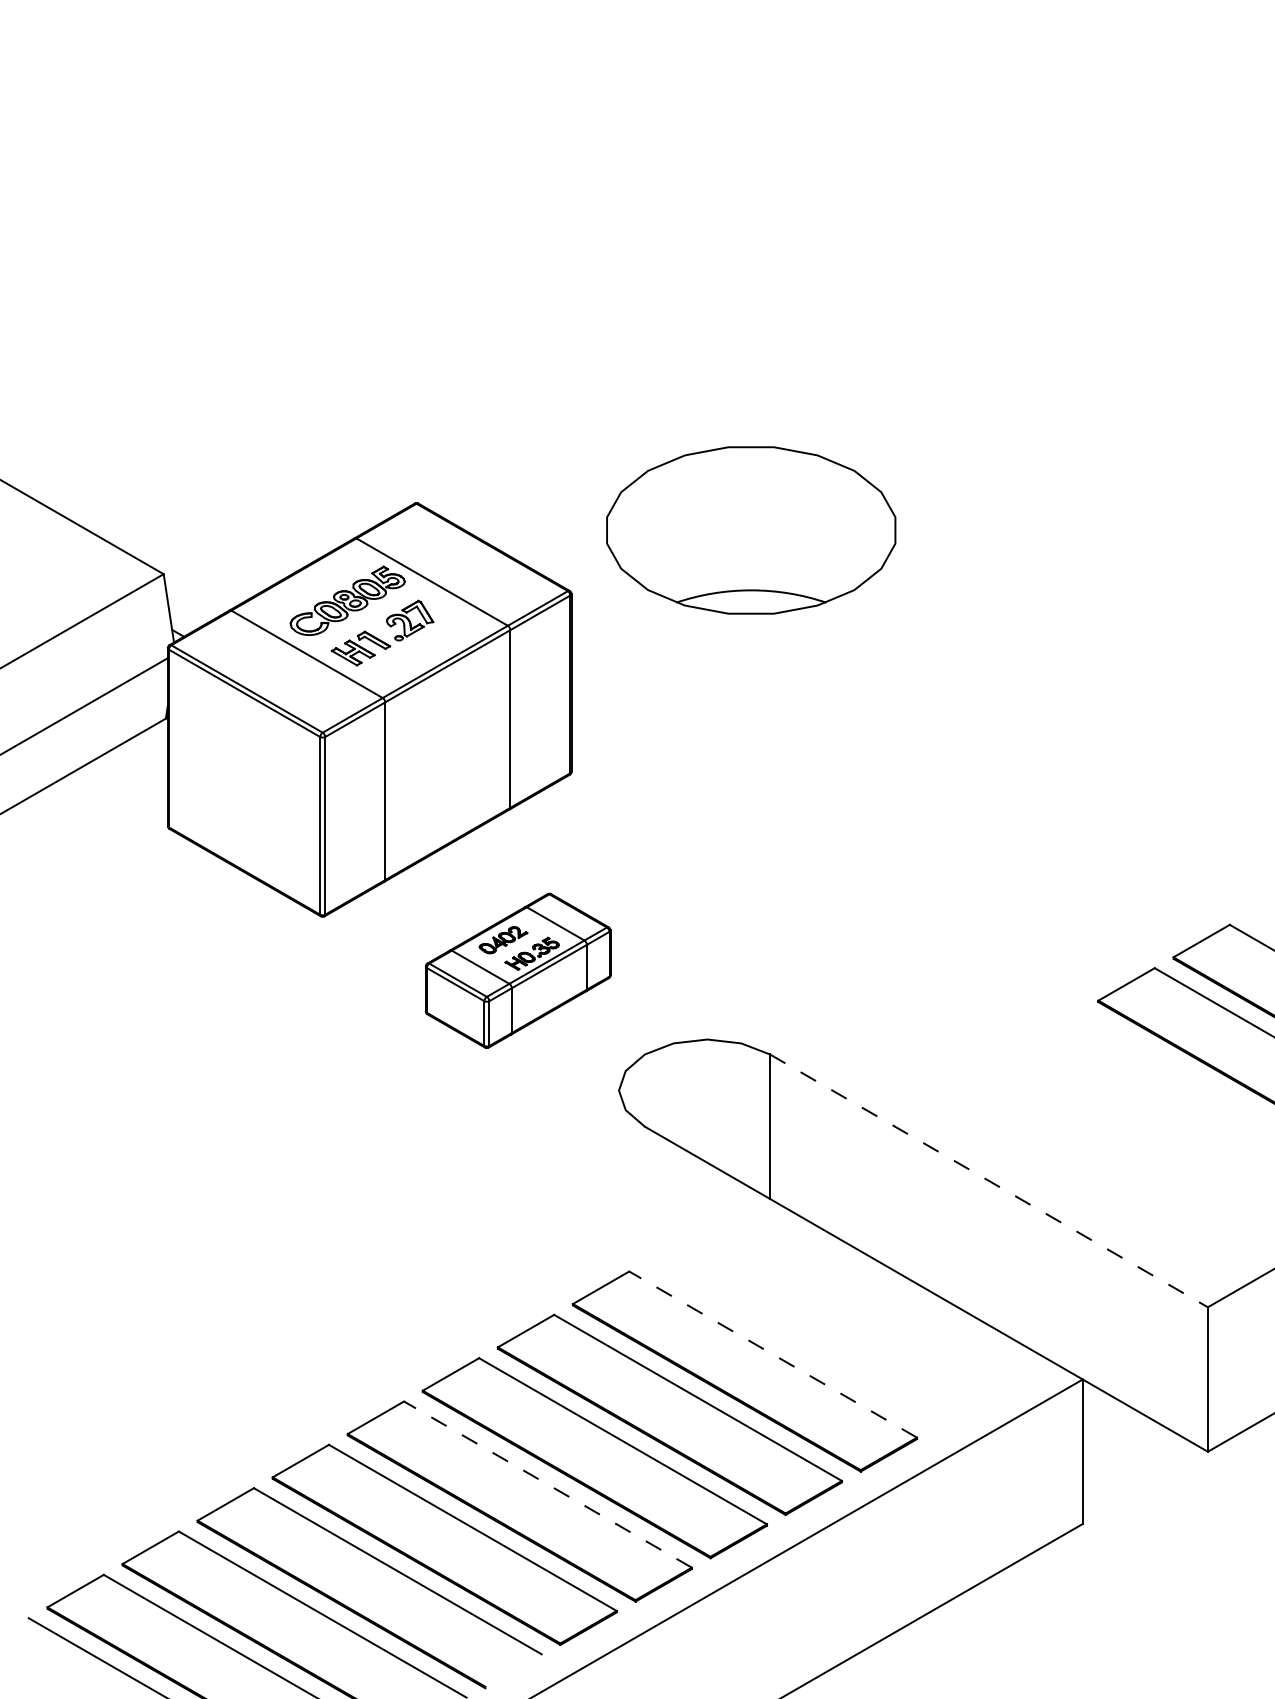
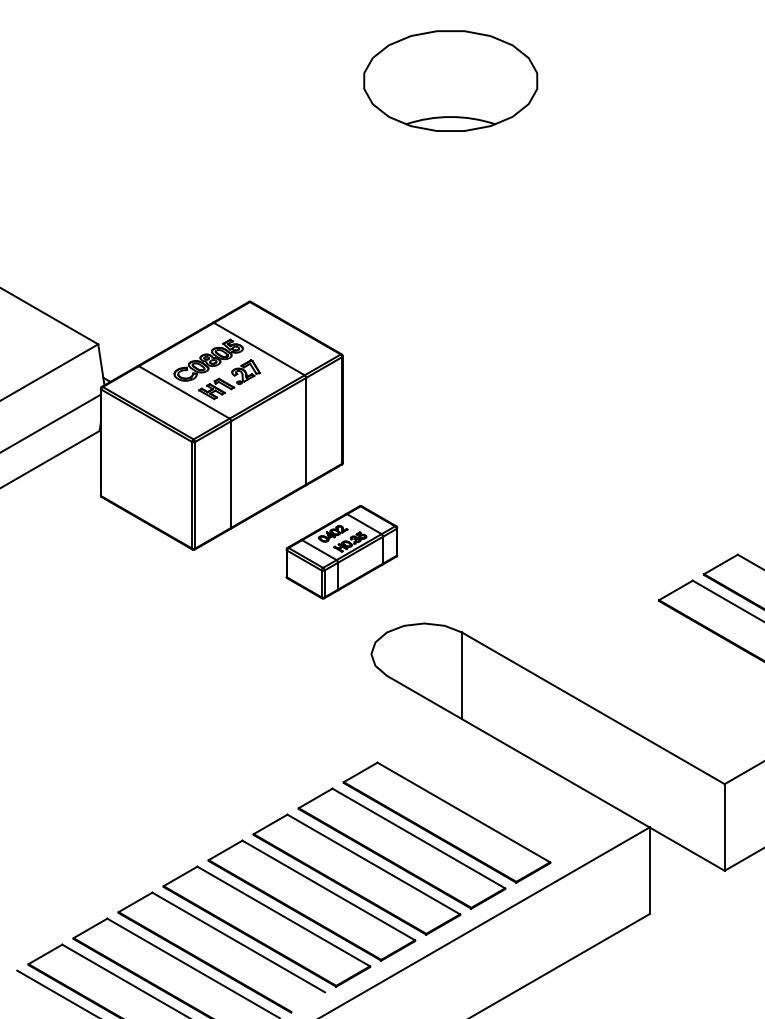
part: (750, 529) -> (450, 80), moved
part: (517, 971) -> (341, 552), moved
line: (989, 1181) -> (593, 708), dashed -> solid
line: (772, 1354) -> (463, 812), dashed -> solid
line: (547, 1484) -> (328, 890), dashed -> solid

